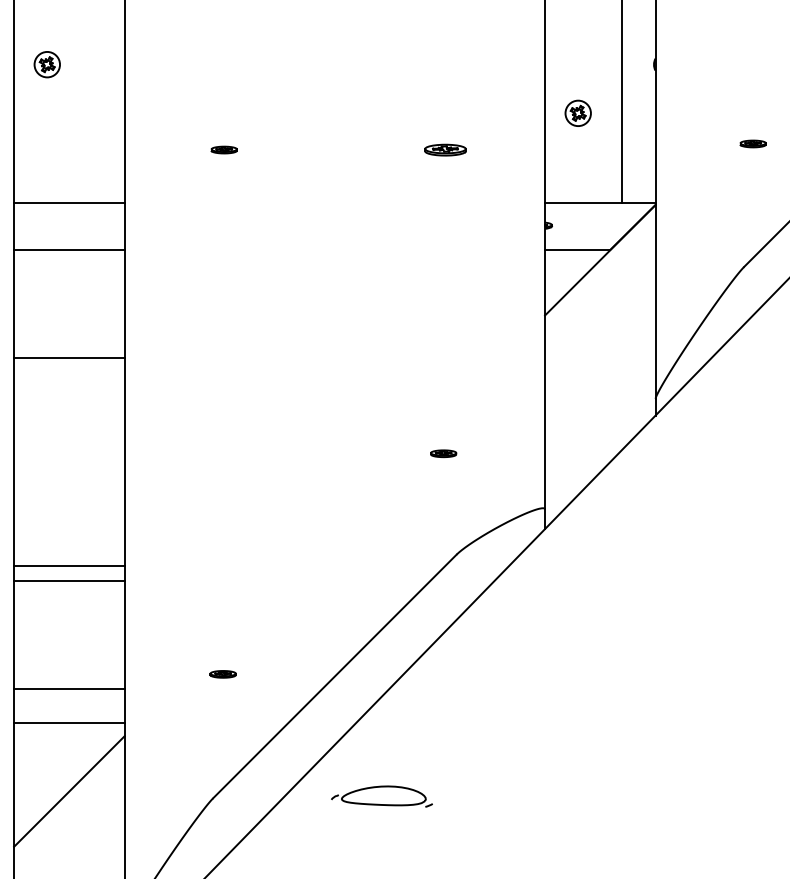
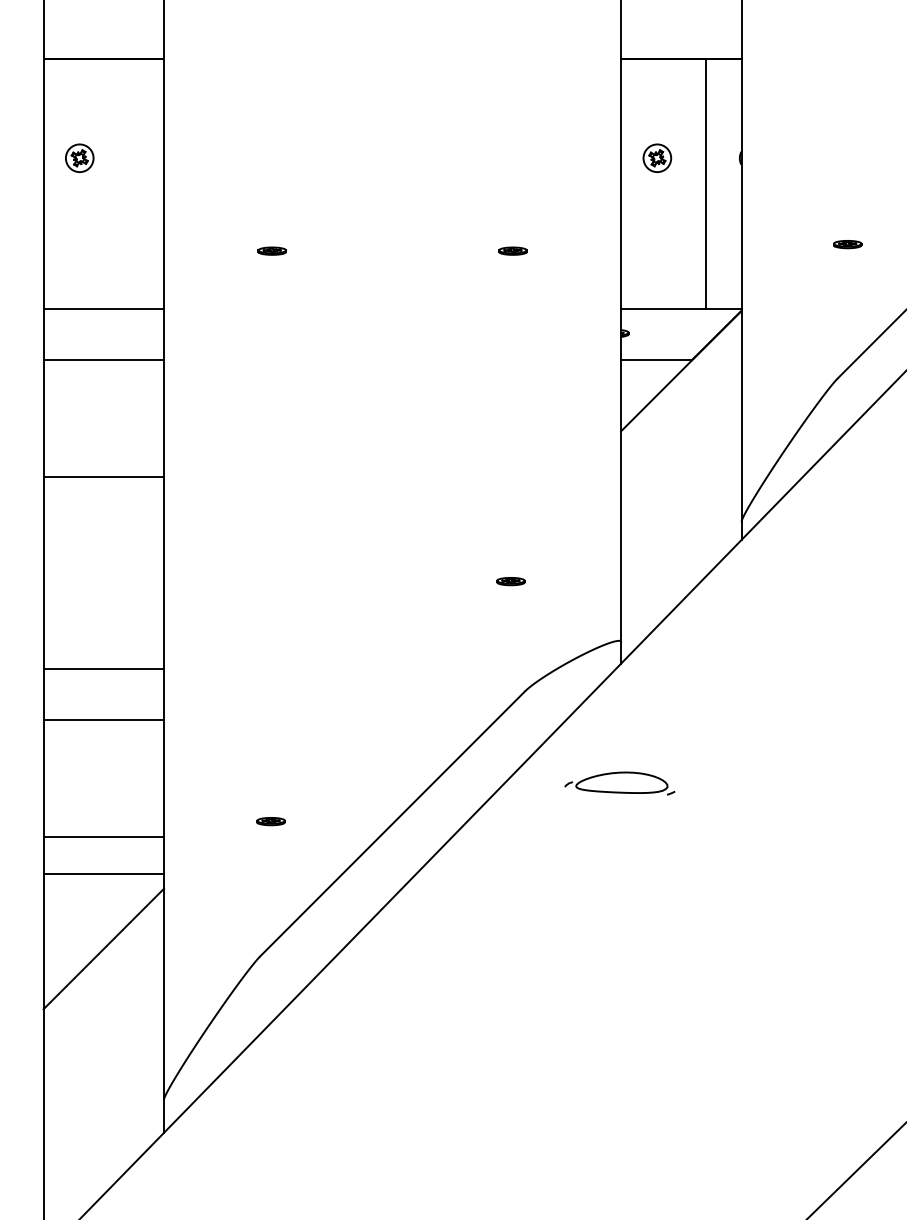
part: (578, 112) -> (657, 157), moved
part: (445, 149) -> (512, 250), size x0.62
line: (69, 565) -> (103, 668), moved
part: (381, 796) -> (619, 783), moved

